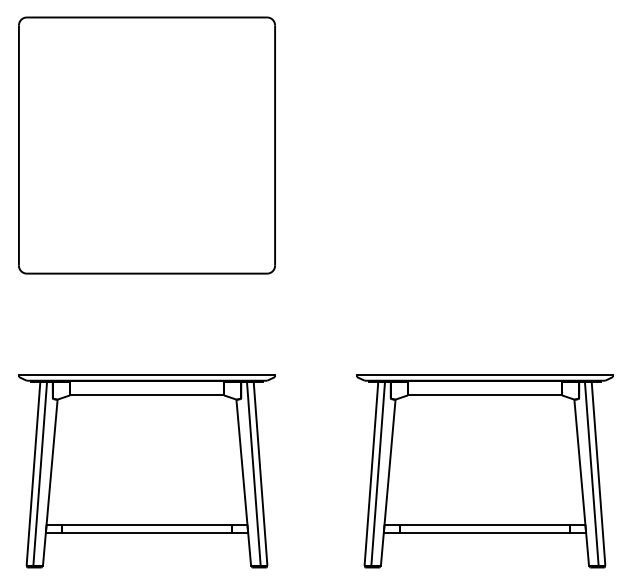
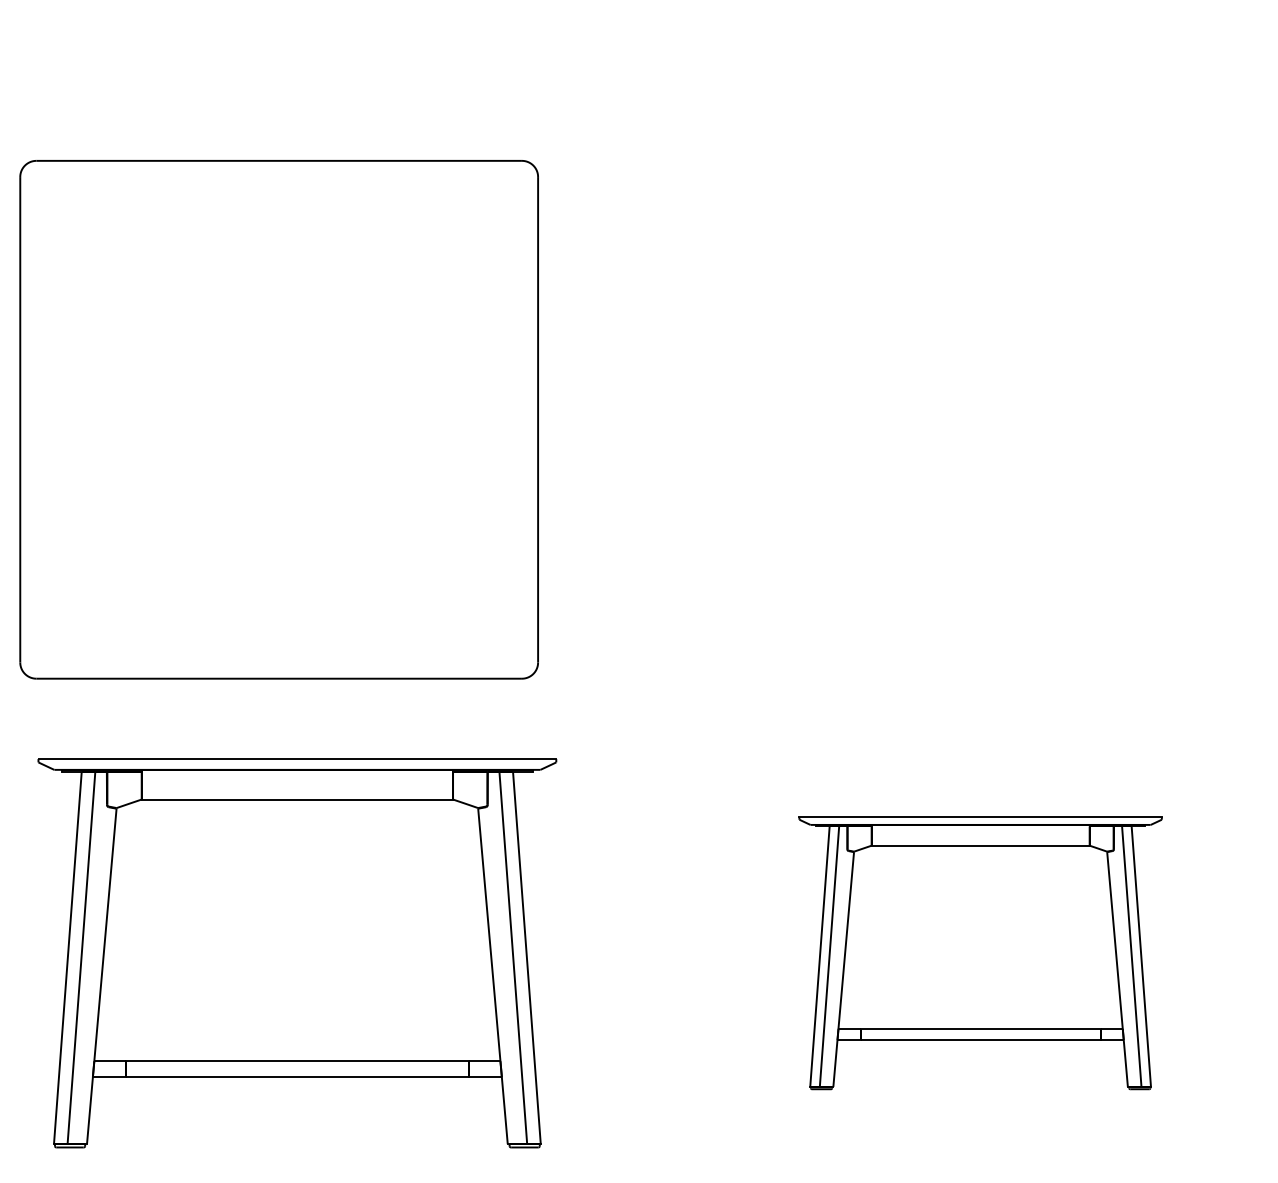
part: (146, 145) -> (278, 419), moved
part: (484, 471) -> (979, 953), size x0.7

